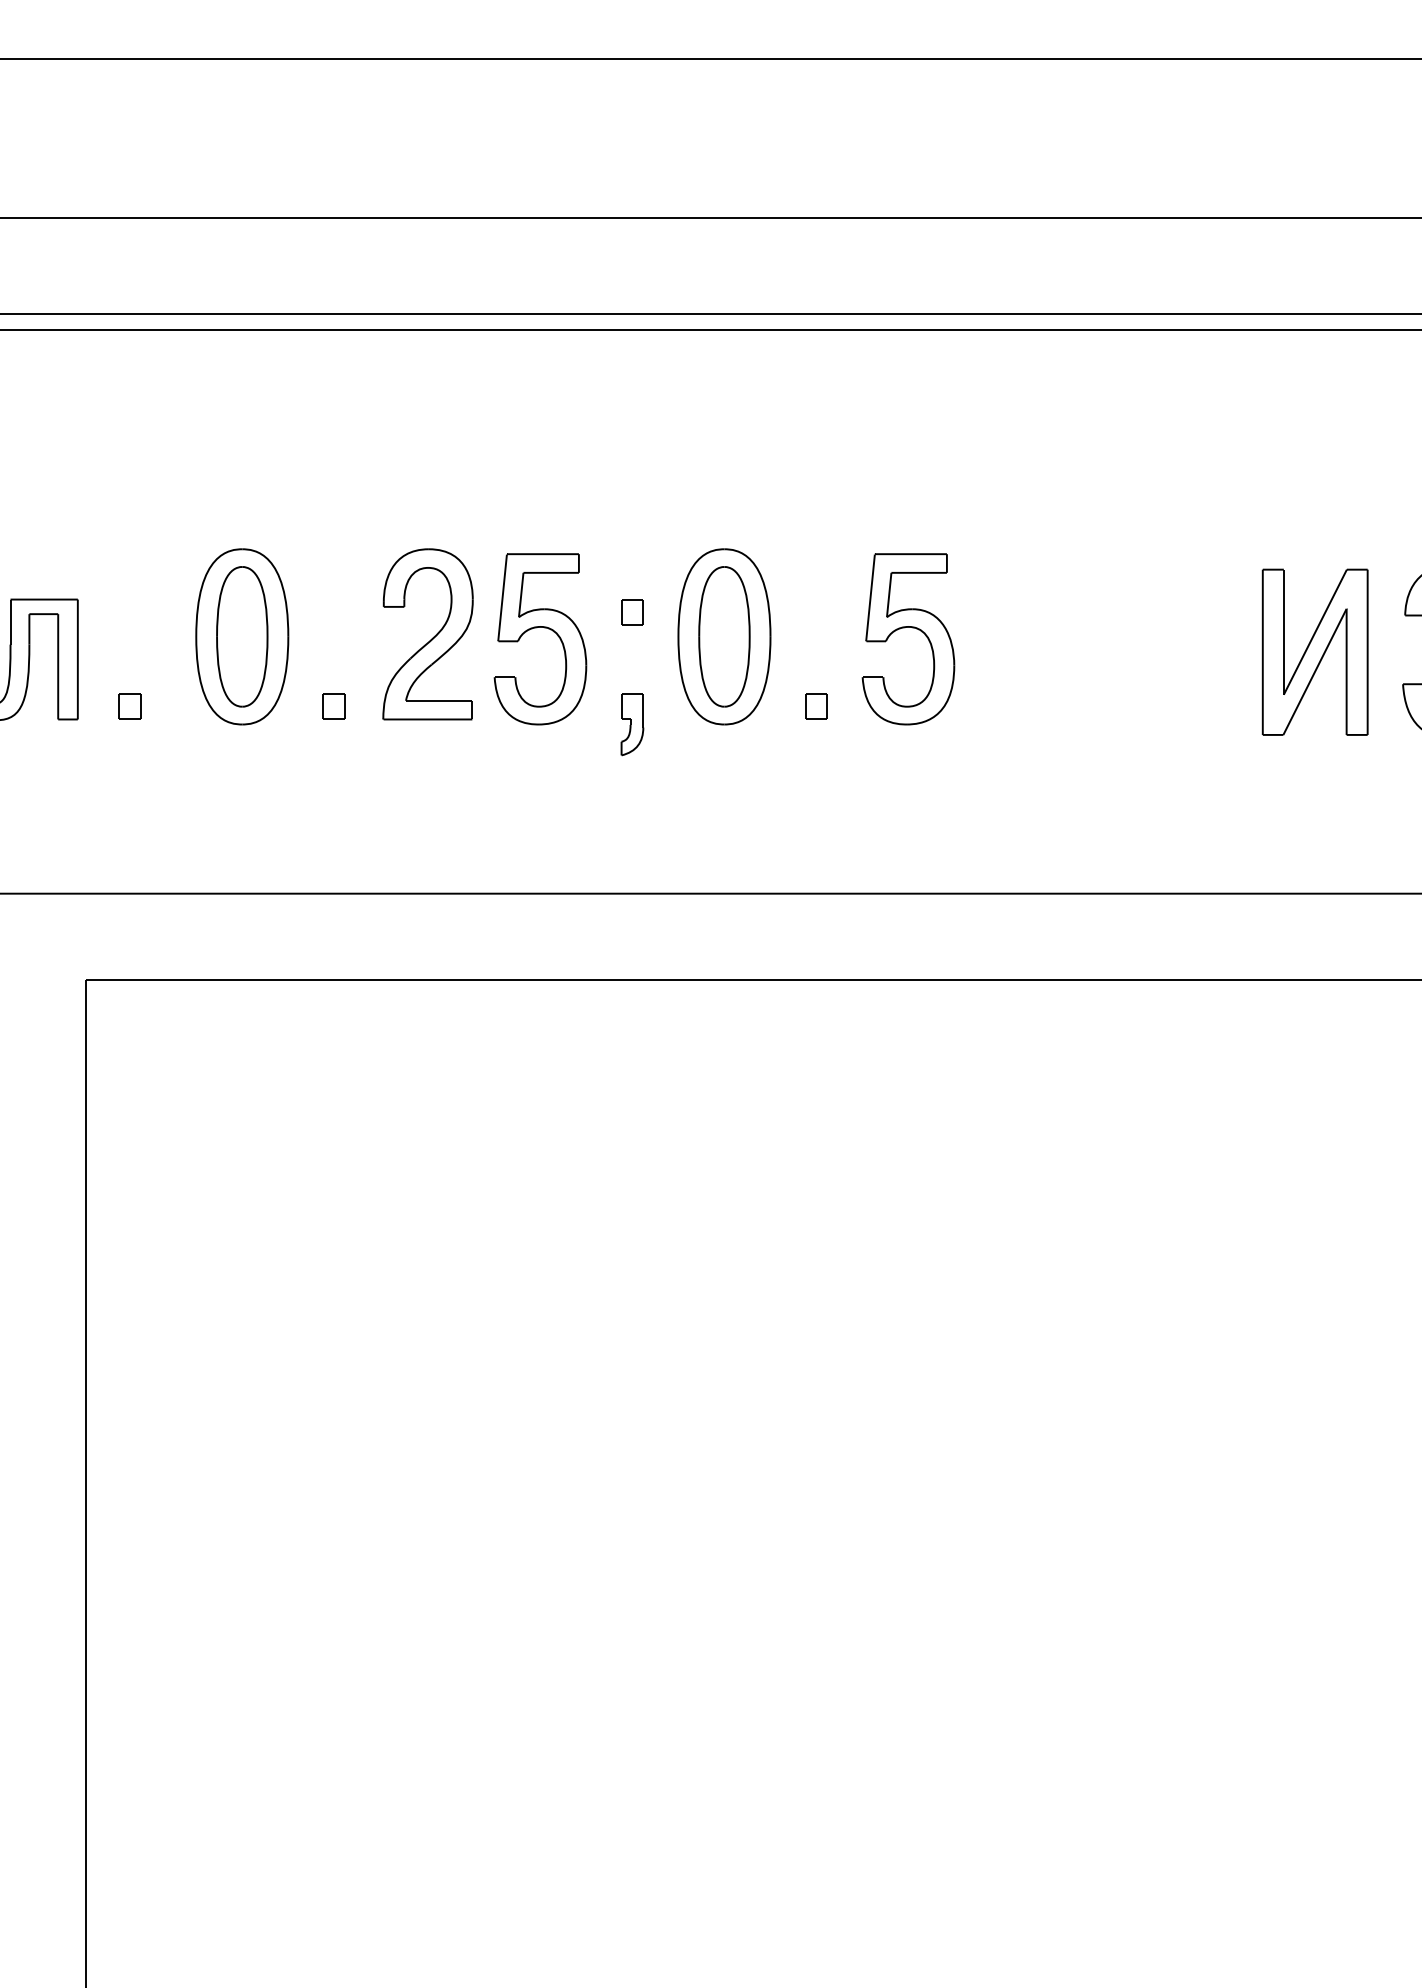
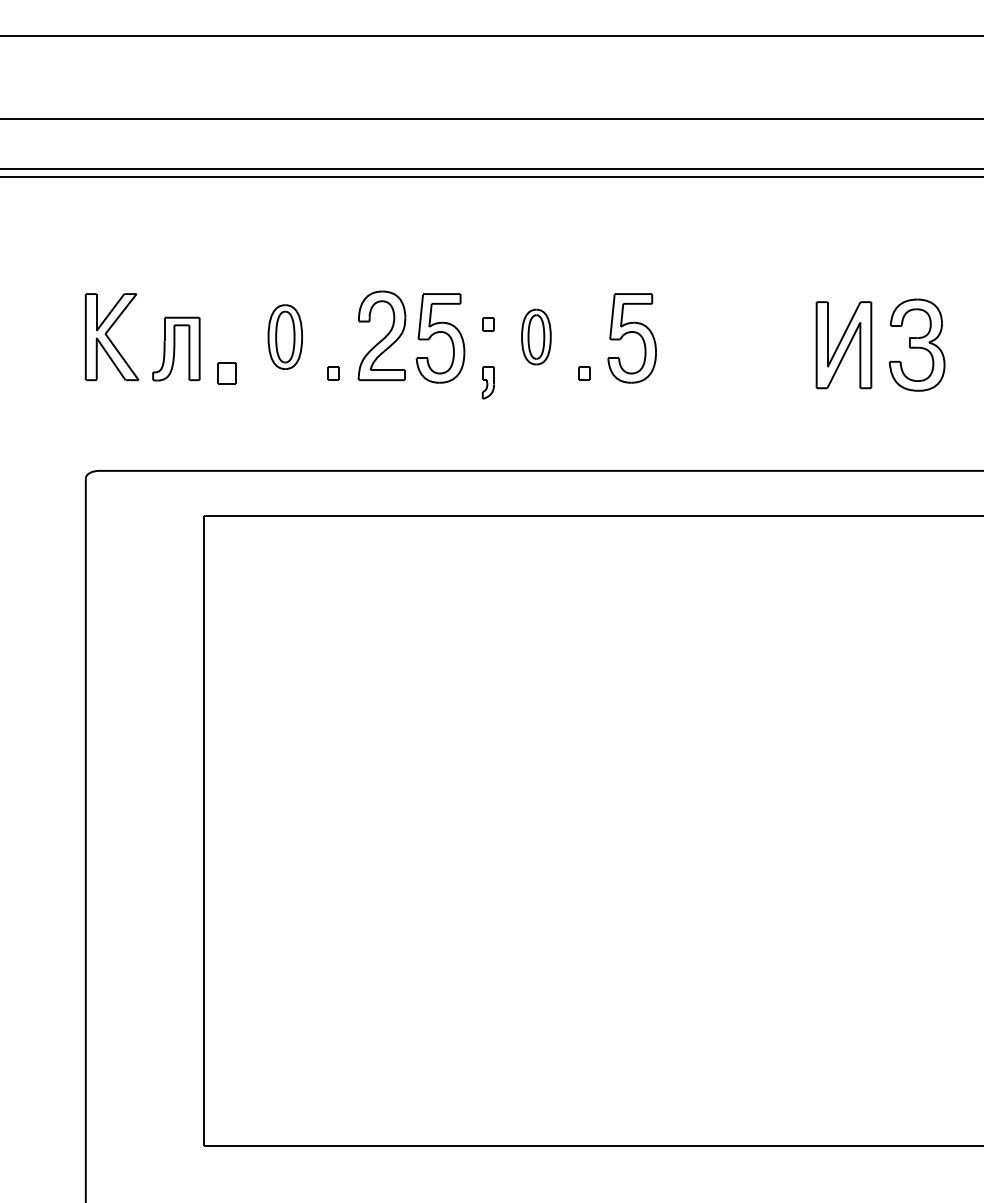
part: (242, 635) -> (285, 336), size x0.7
part: (724, 635) -> (536, 336), size x0.6
part: (129, 706) -> (226, 373), size x1.6

